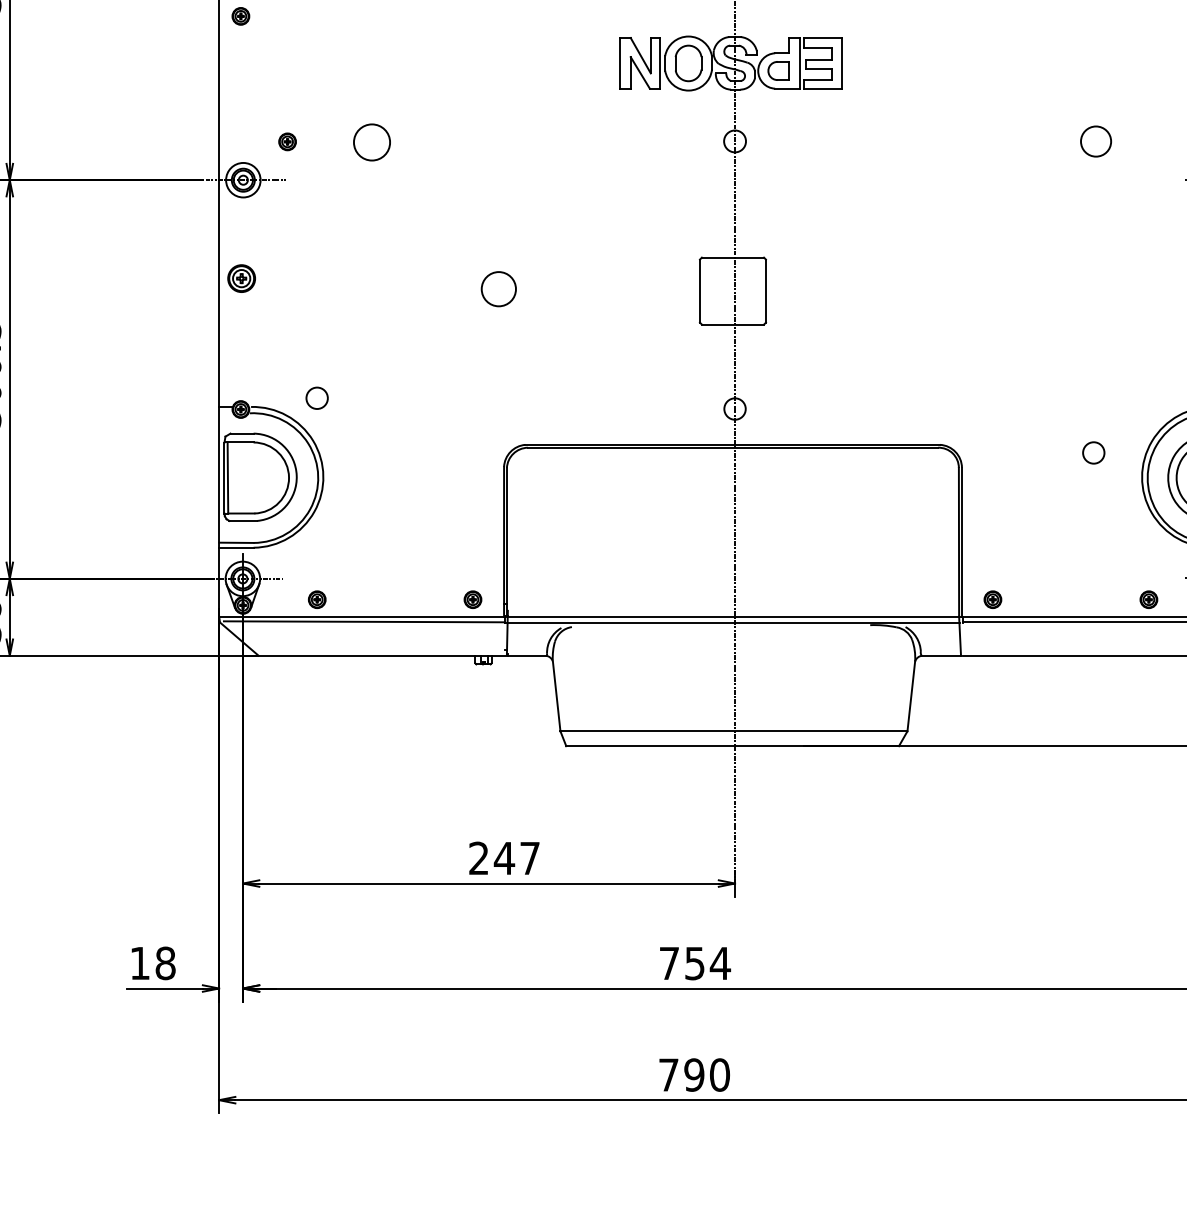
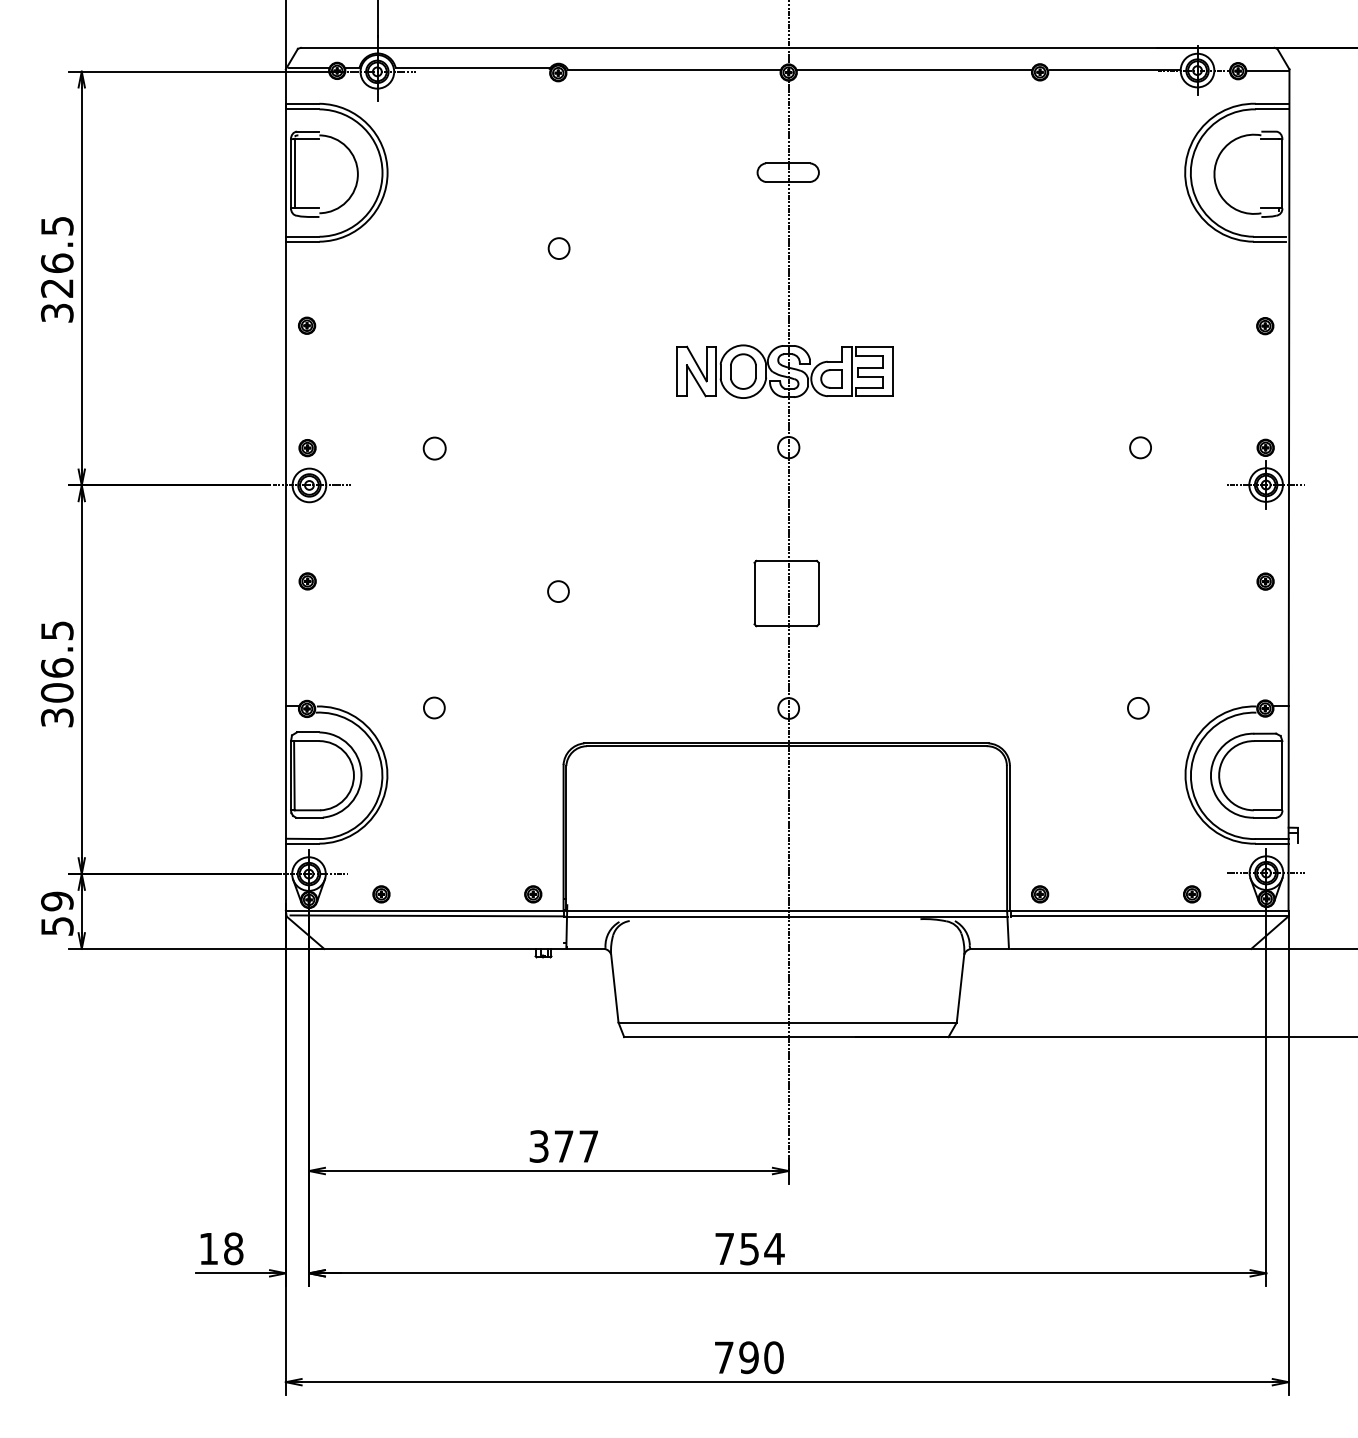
circle: (1095, 141) -> (1140, 447), size x0.71
part: (287, 142) -> (307, 448), moved
circle: (371, 142) -> (434, 448), size x0.62
part: (241, 278) -> (307, 581), size x0.62
circle: (498, 289) -> (558, 591), size x0.62
circle: (317, 397) -> (434, 707), moved
circle: (1093, 453) -> (1138, 708), moved
text: (491, 858) -> (551, 1146), 247 -> 377

